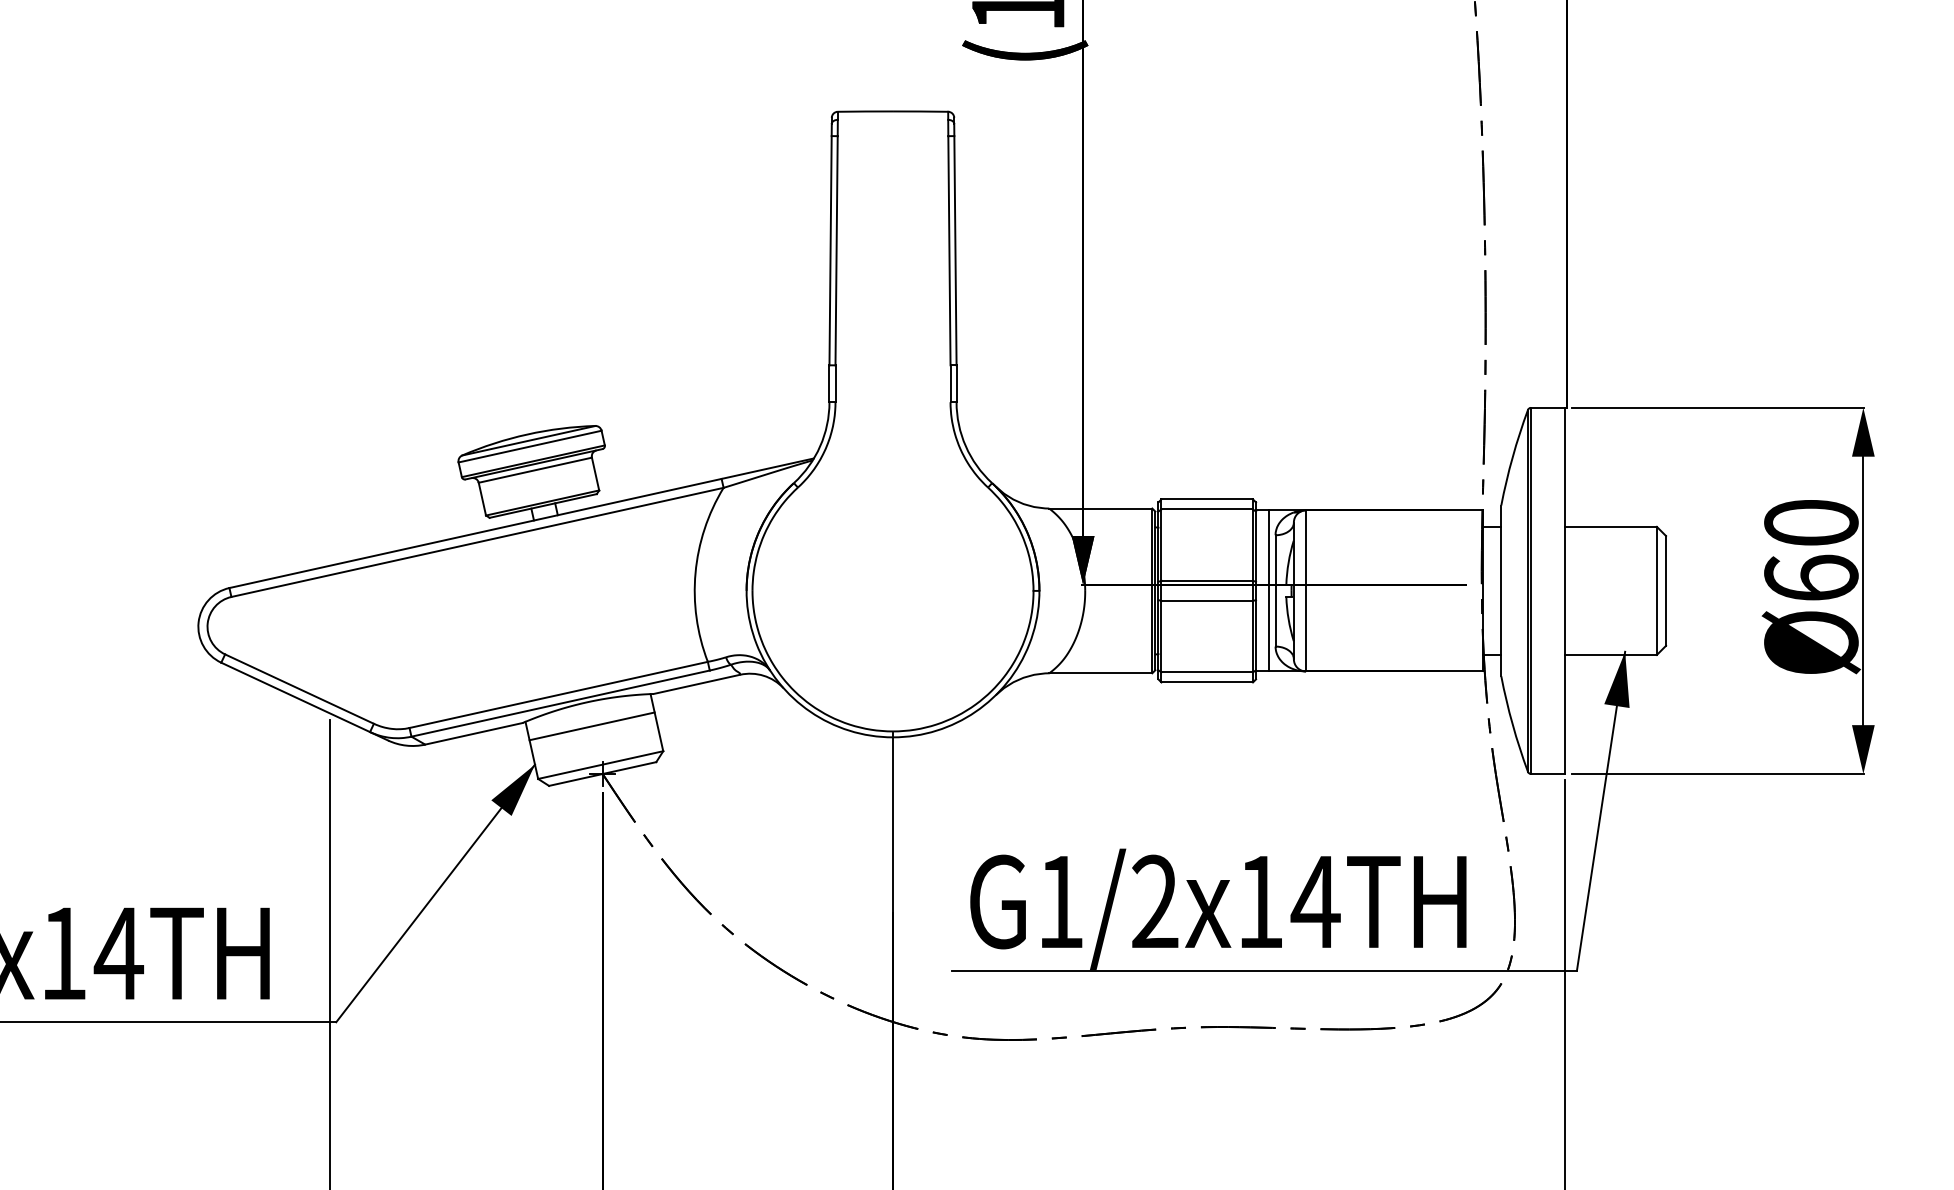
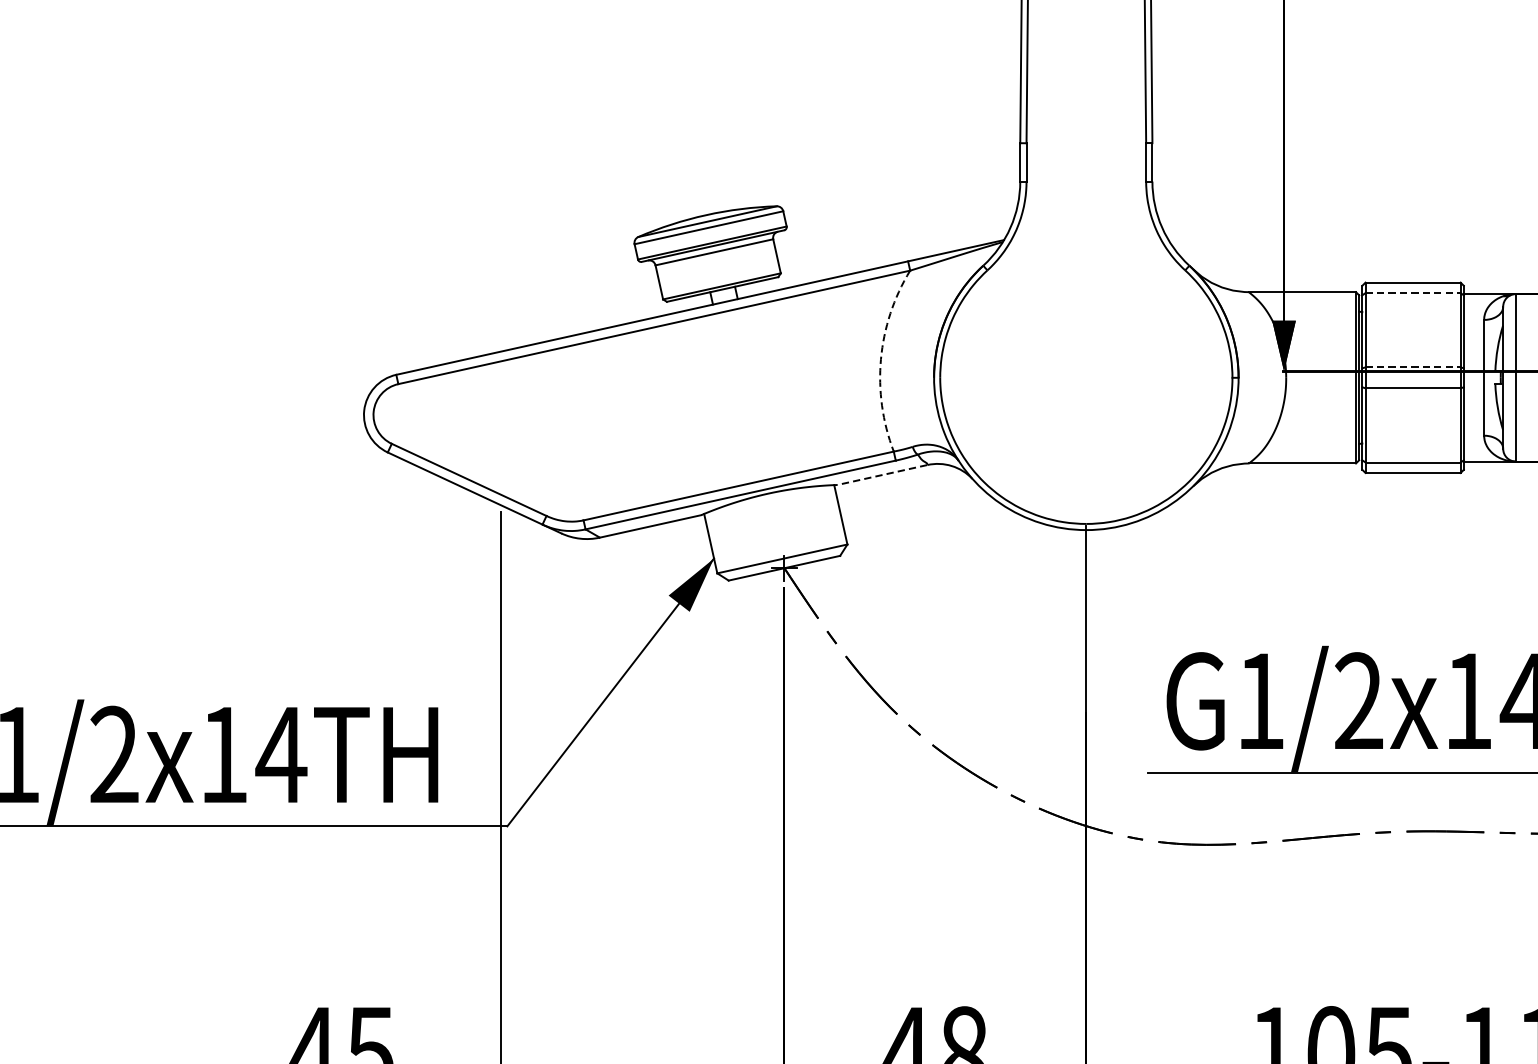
line: (1207, 509) -> (1413, 293), solid -> dashed
arc: (695, 573) -> (880, 359), solid -> dashed
line: (1207, 580) -> (1413, 366), solid -> dashed
line: (1269, 590) -> (1477, 377), removed
line: (696, 684) -> (881, 475), solid -> dashed
line: (591, 726) -> (772, 518), removed

